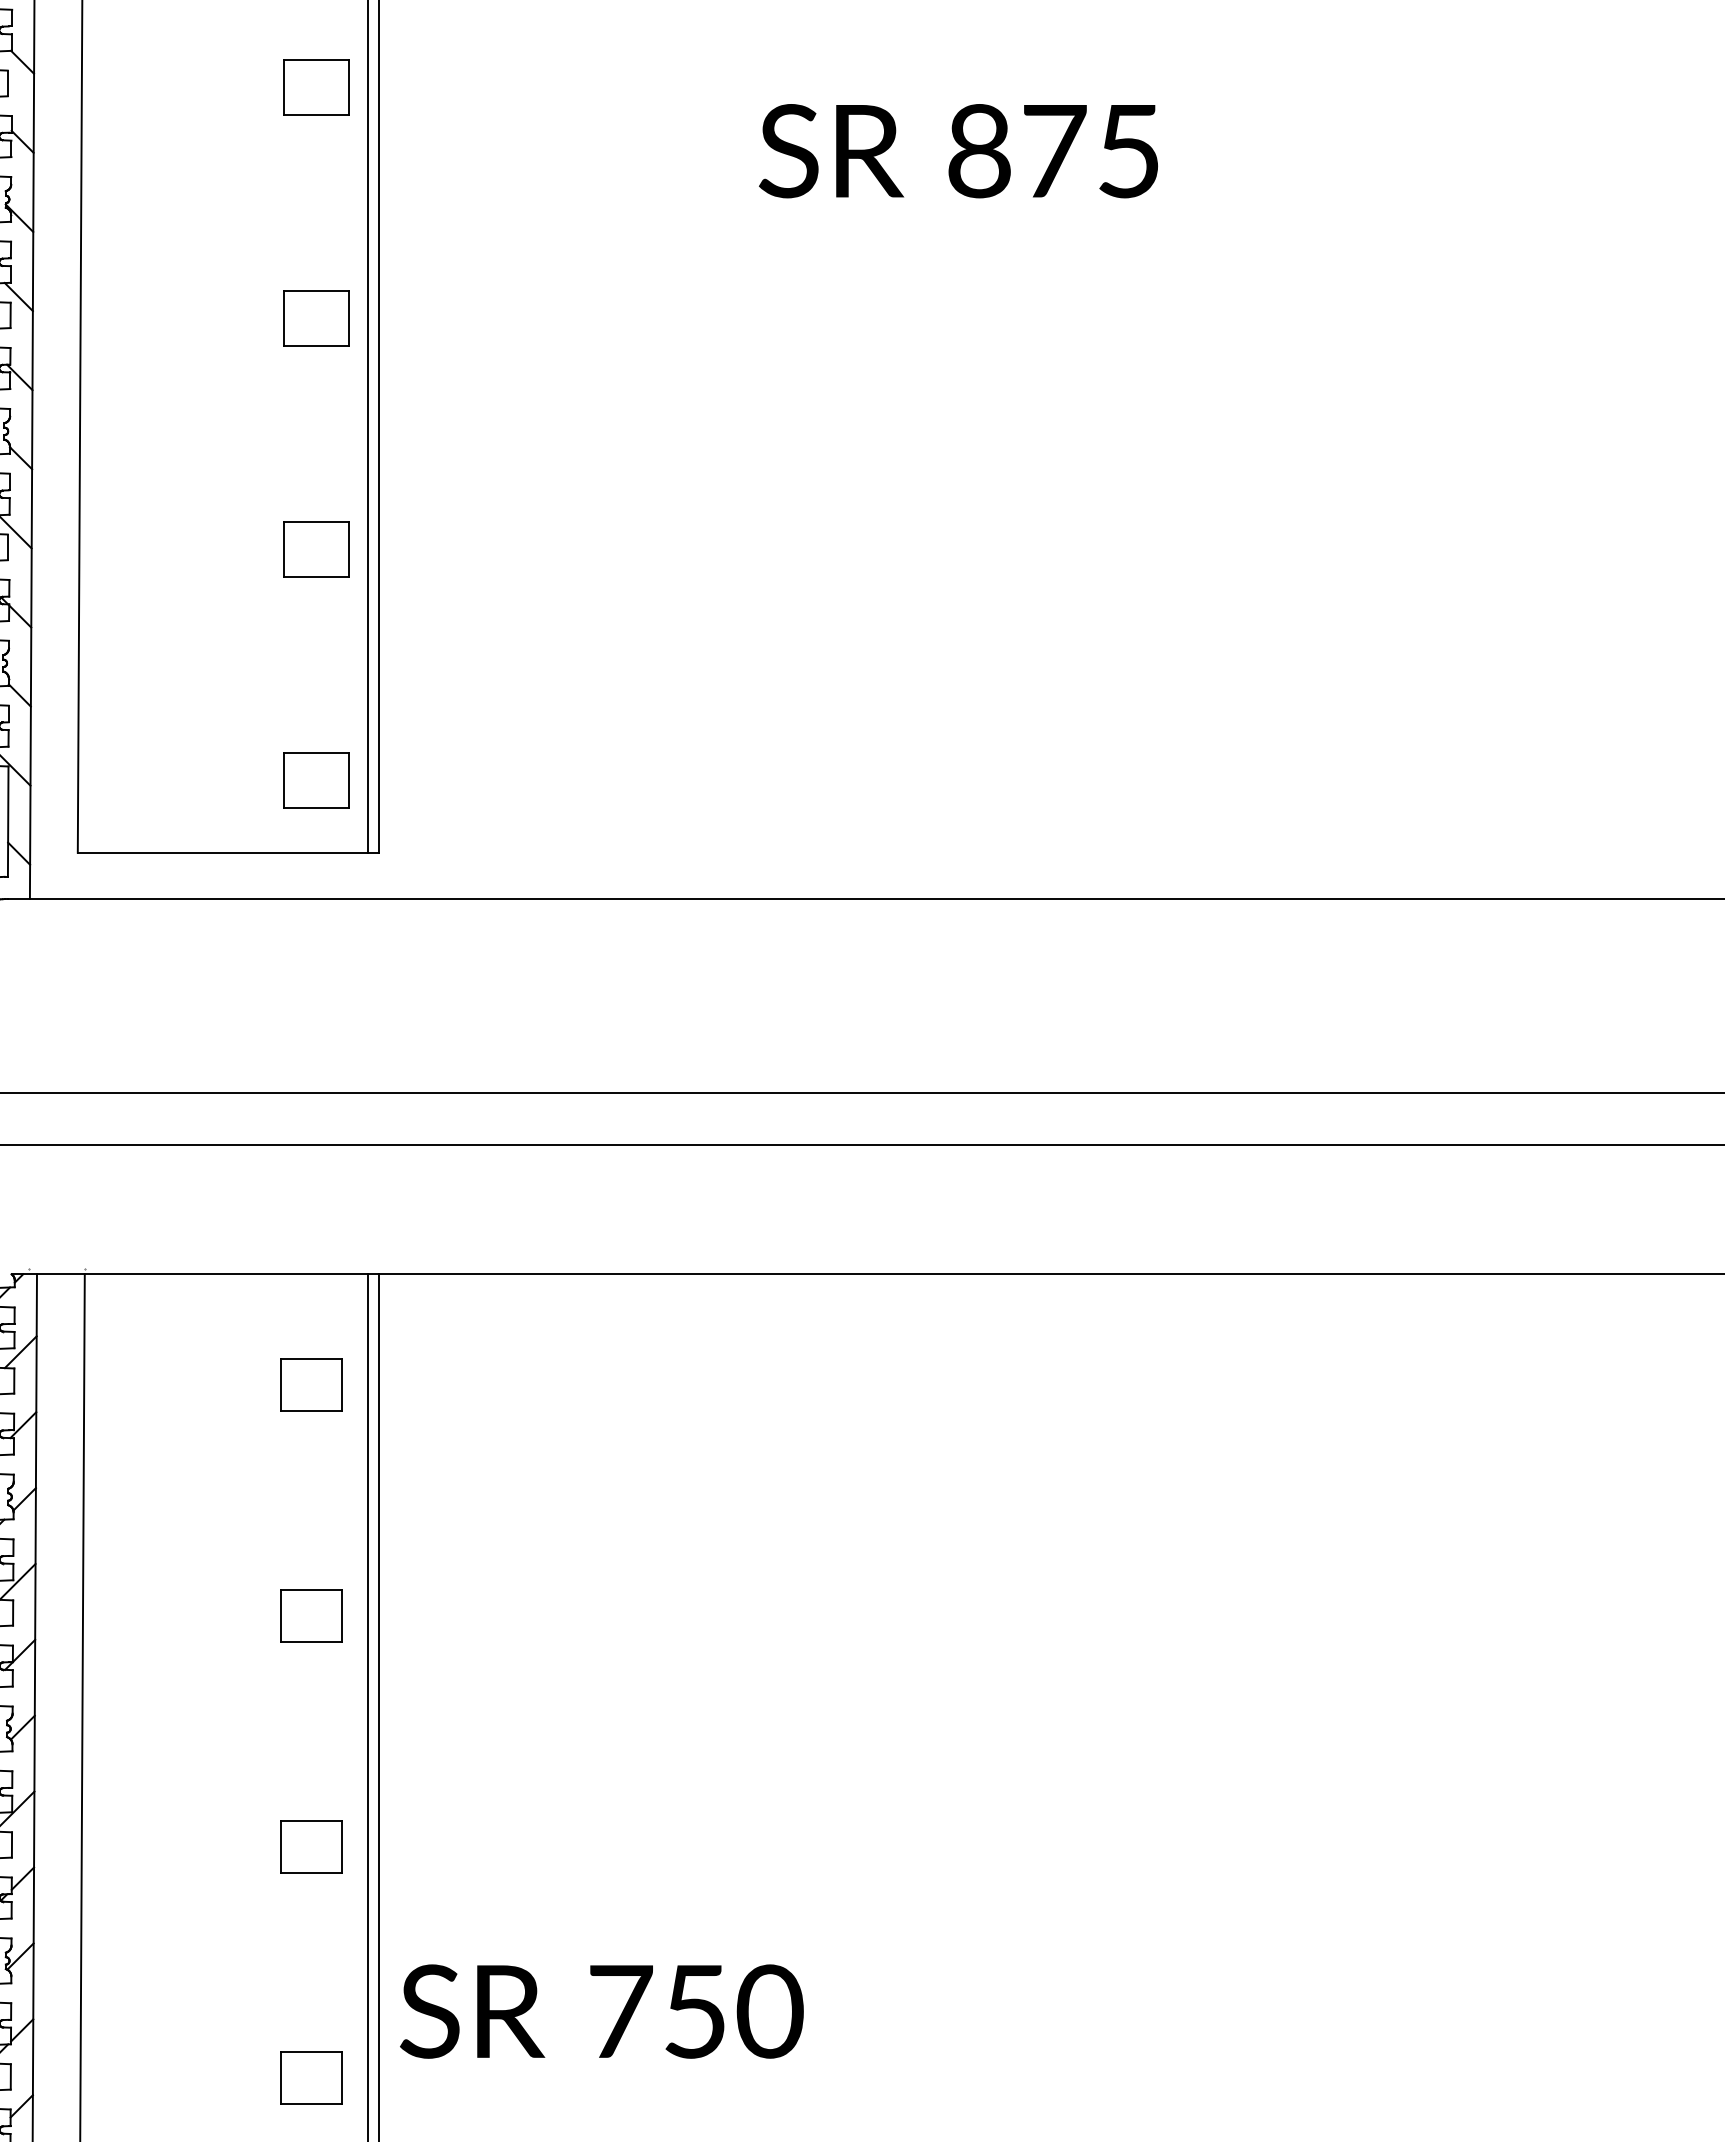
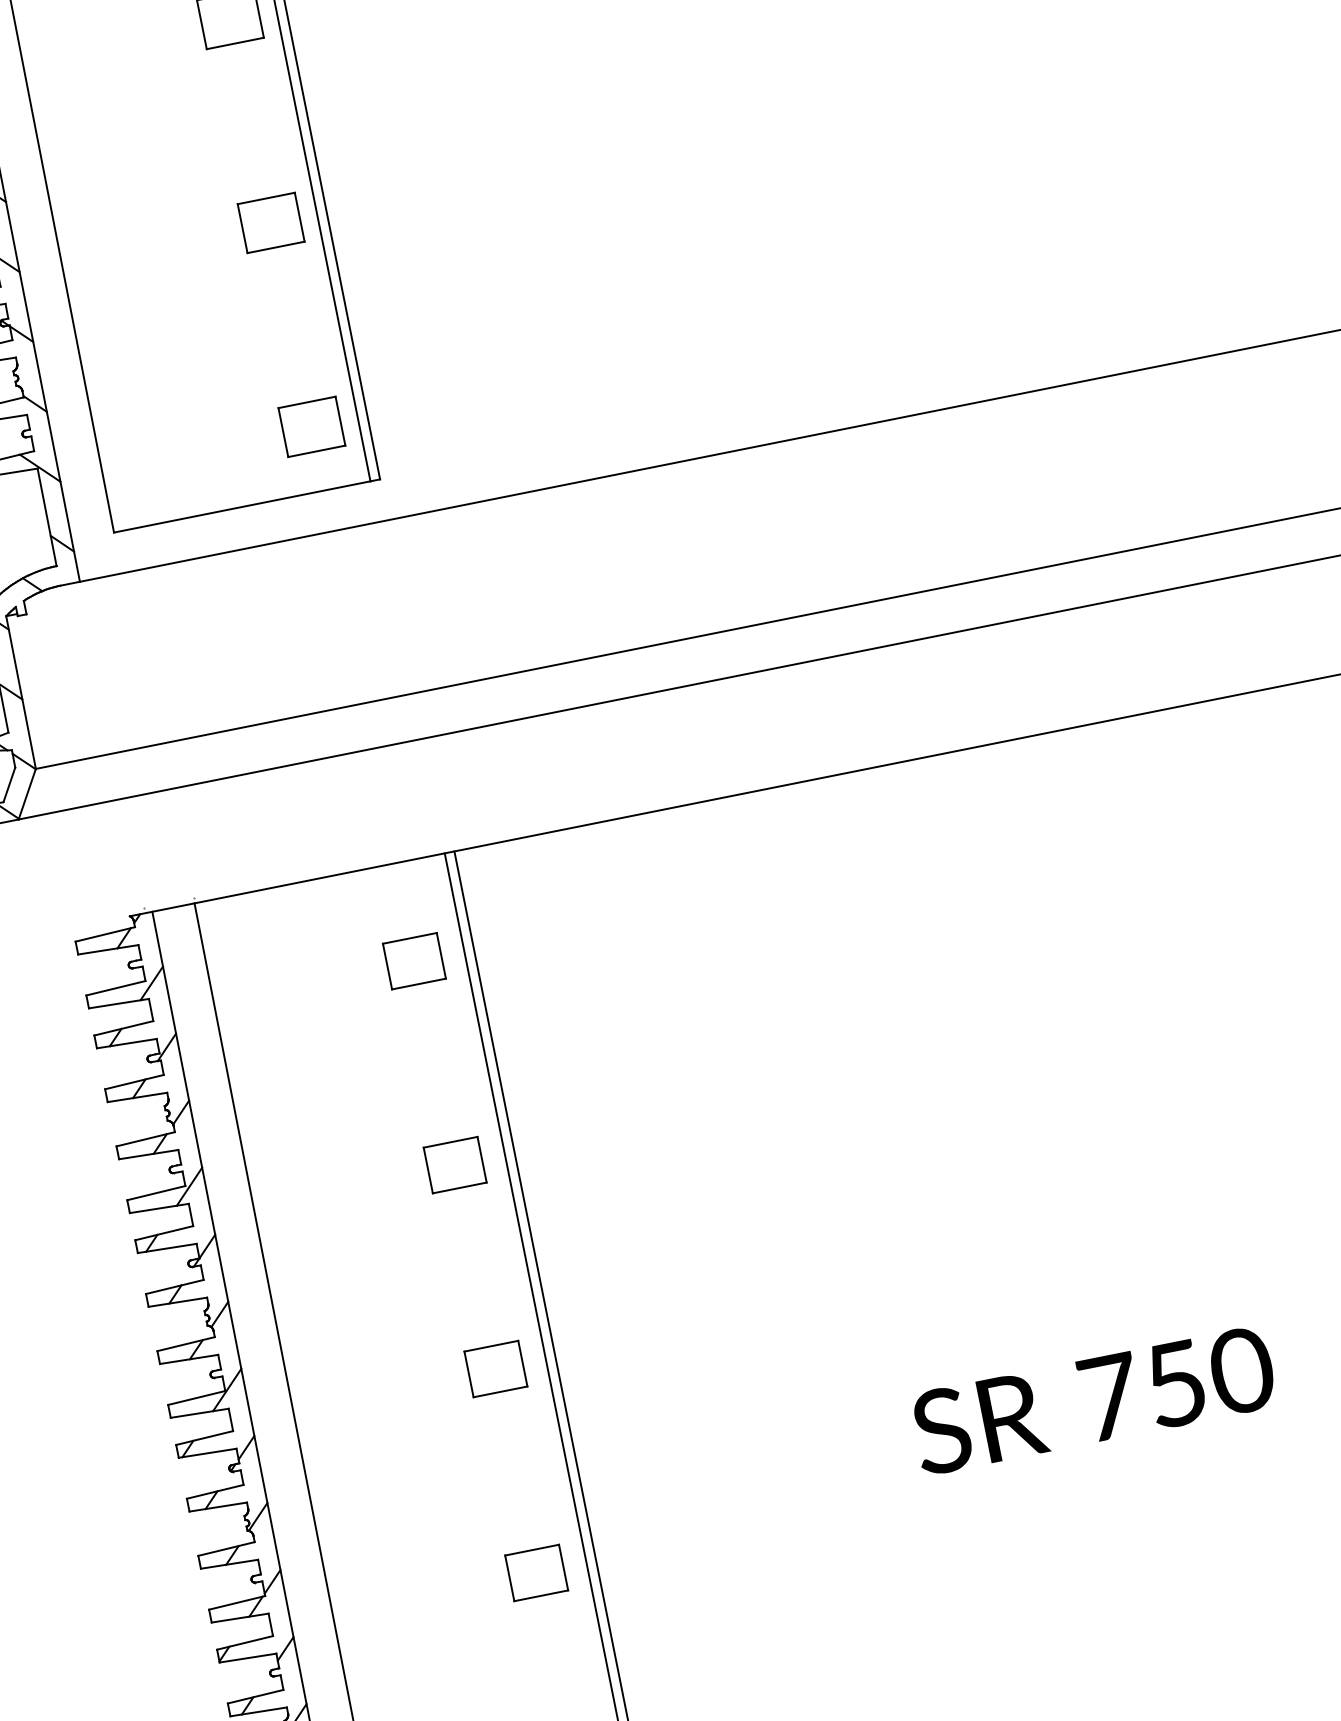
text: (601, 2011) -> (1093, 1400), moved

